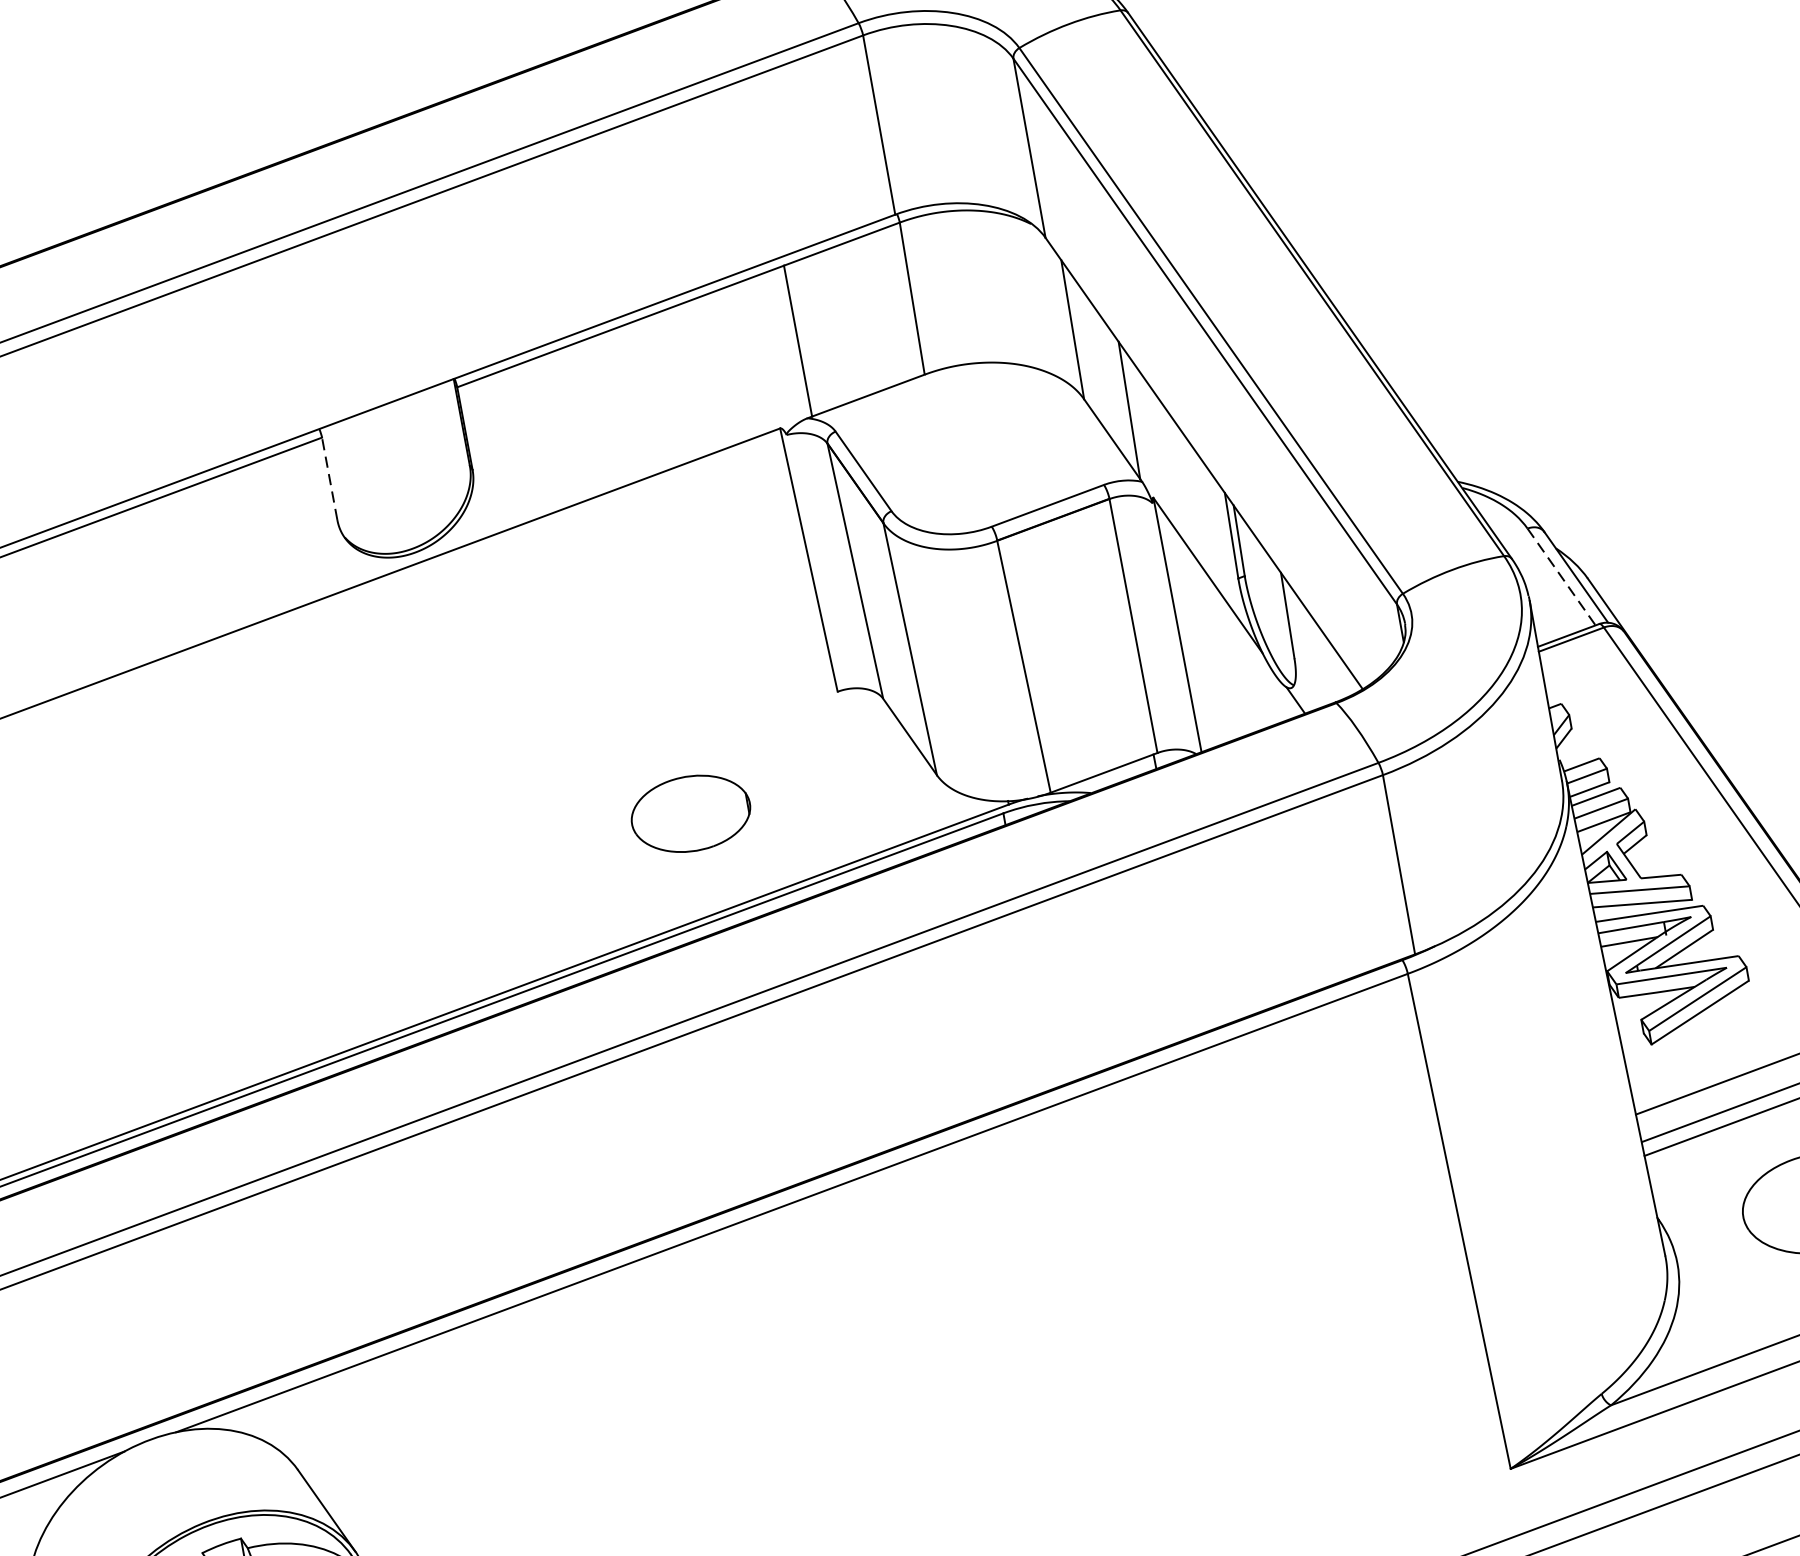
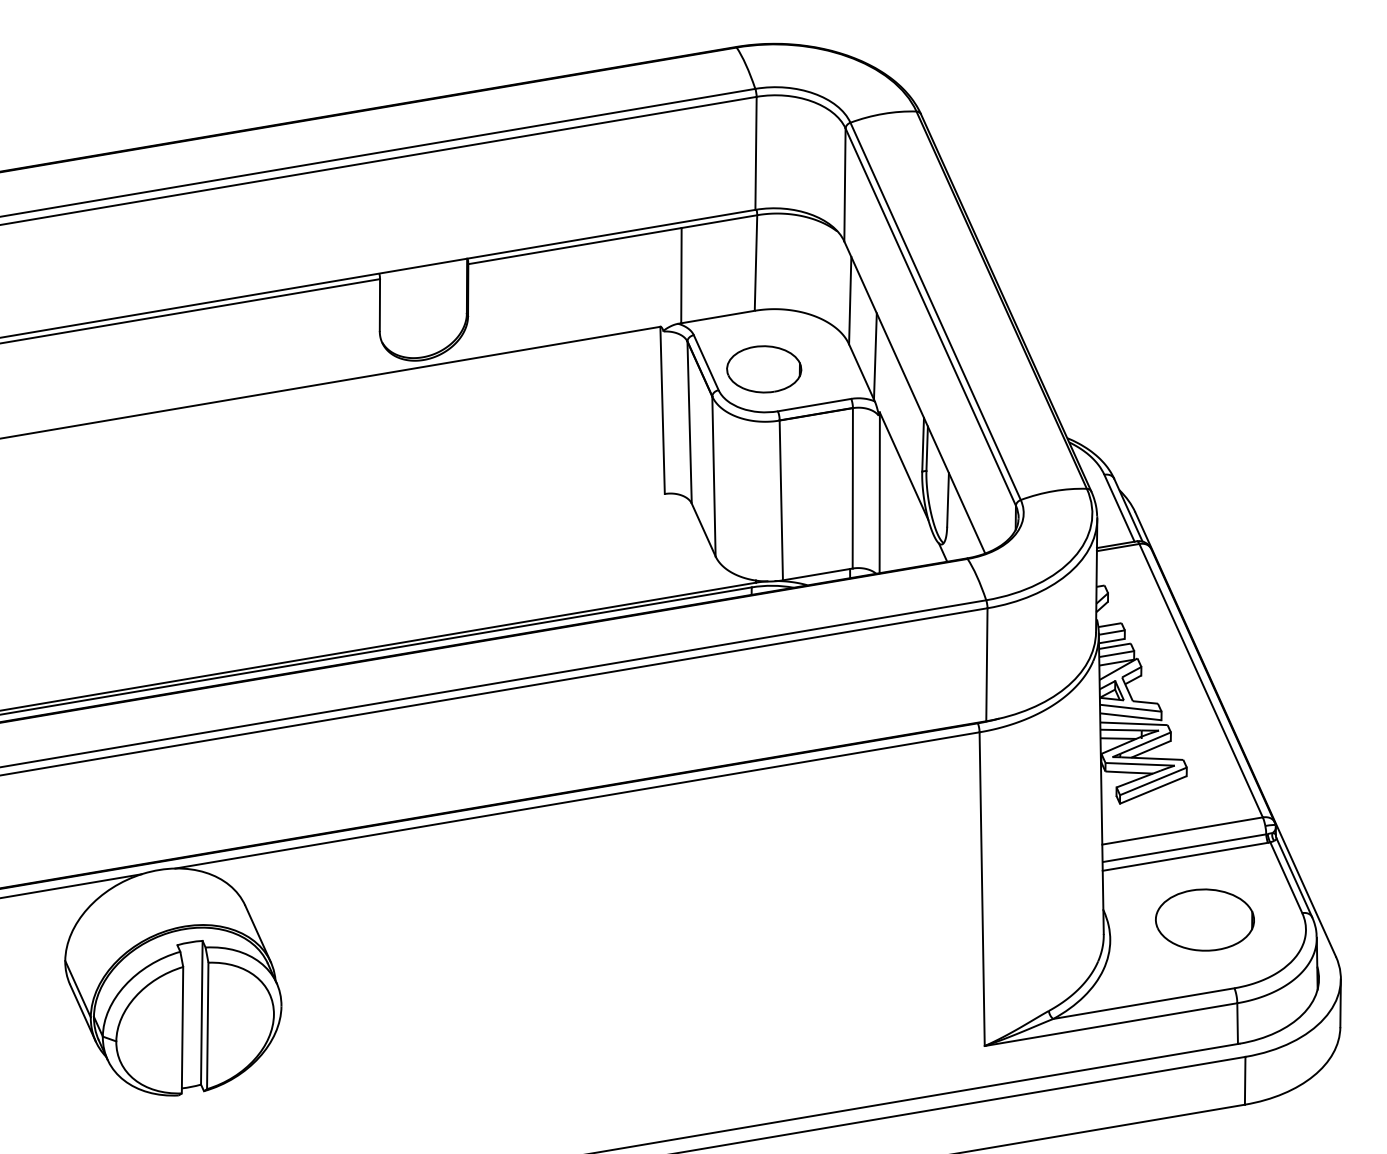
line: (329, 479) -> (379, 305), dashed -> solid
line: (1561, 577) -> (1119, 508), dashed -> solid
part: (691, 813) -> (764, 369), moved

